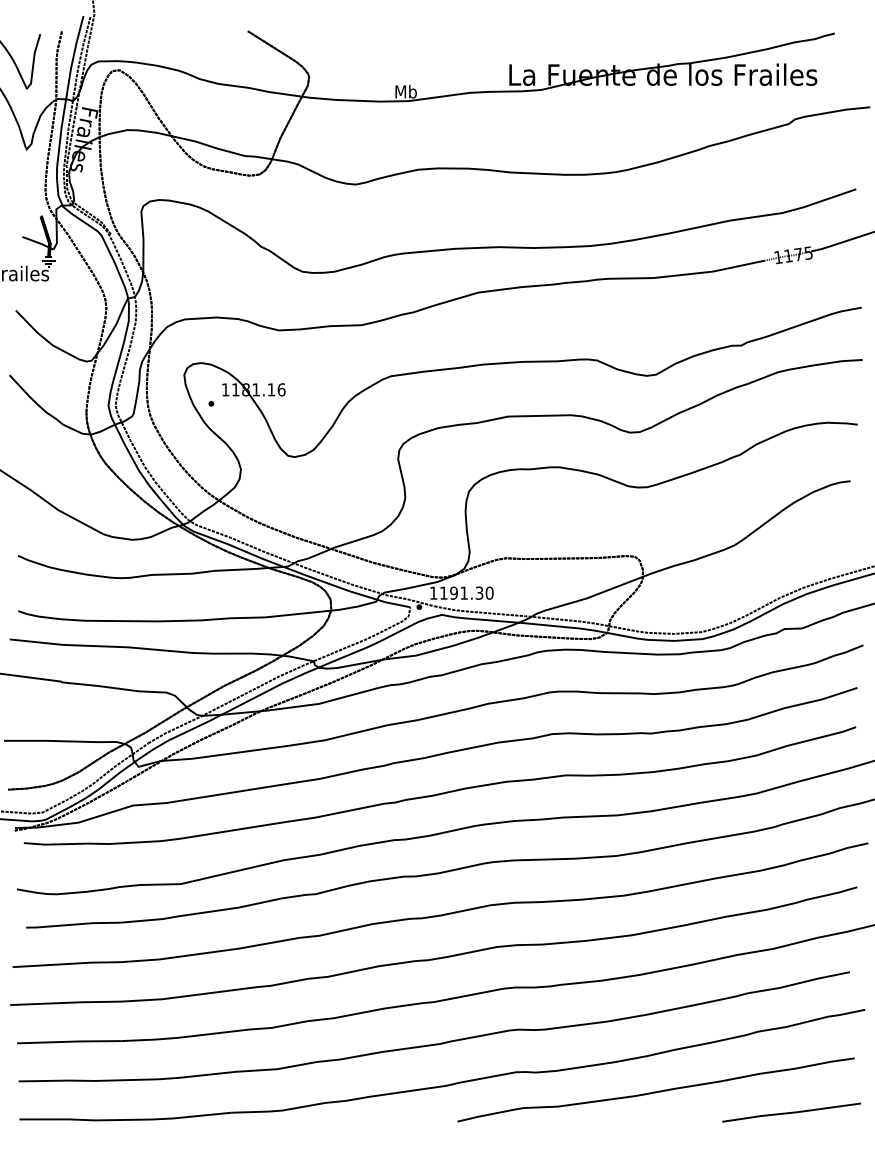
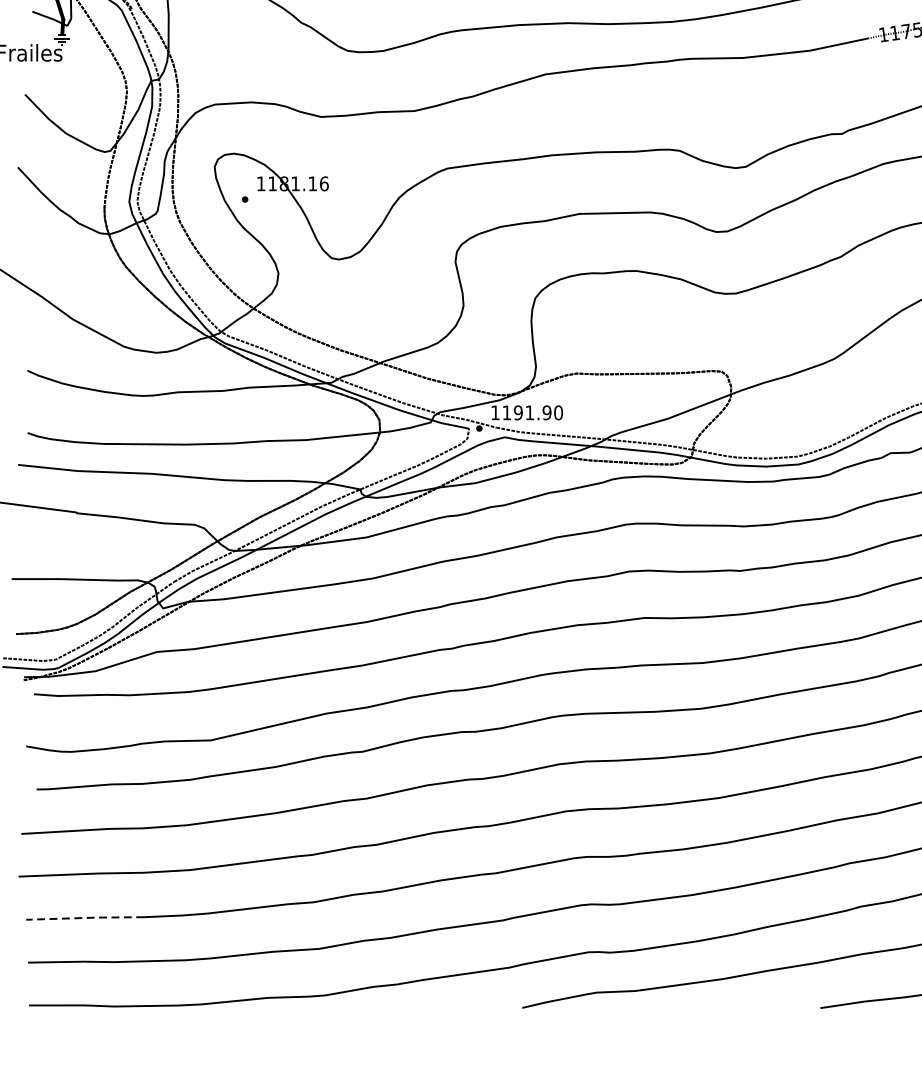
text: (479, 592) -> (547, 412), 1191.30 -> 1191.90
line: (69, 1041) -> (85, 917), solid -> dashed

